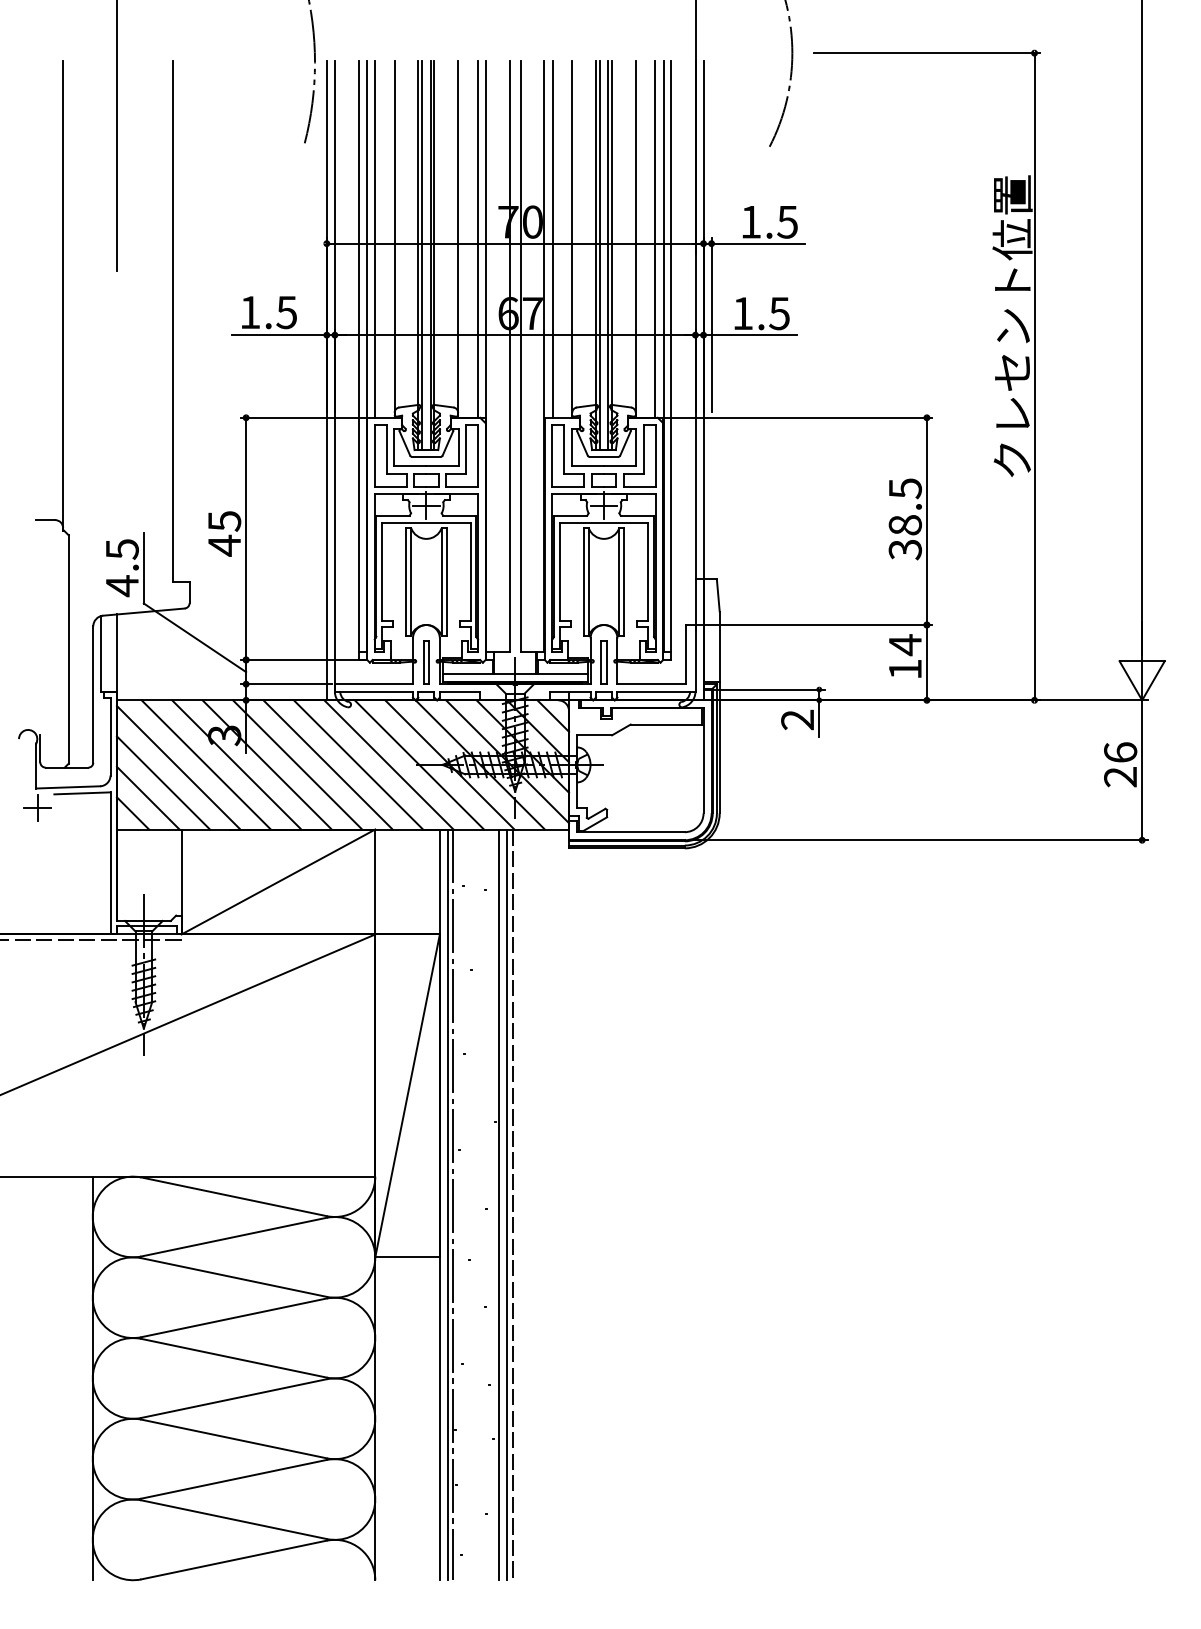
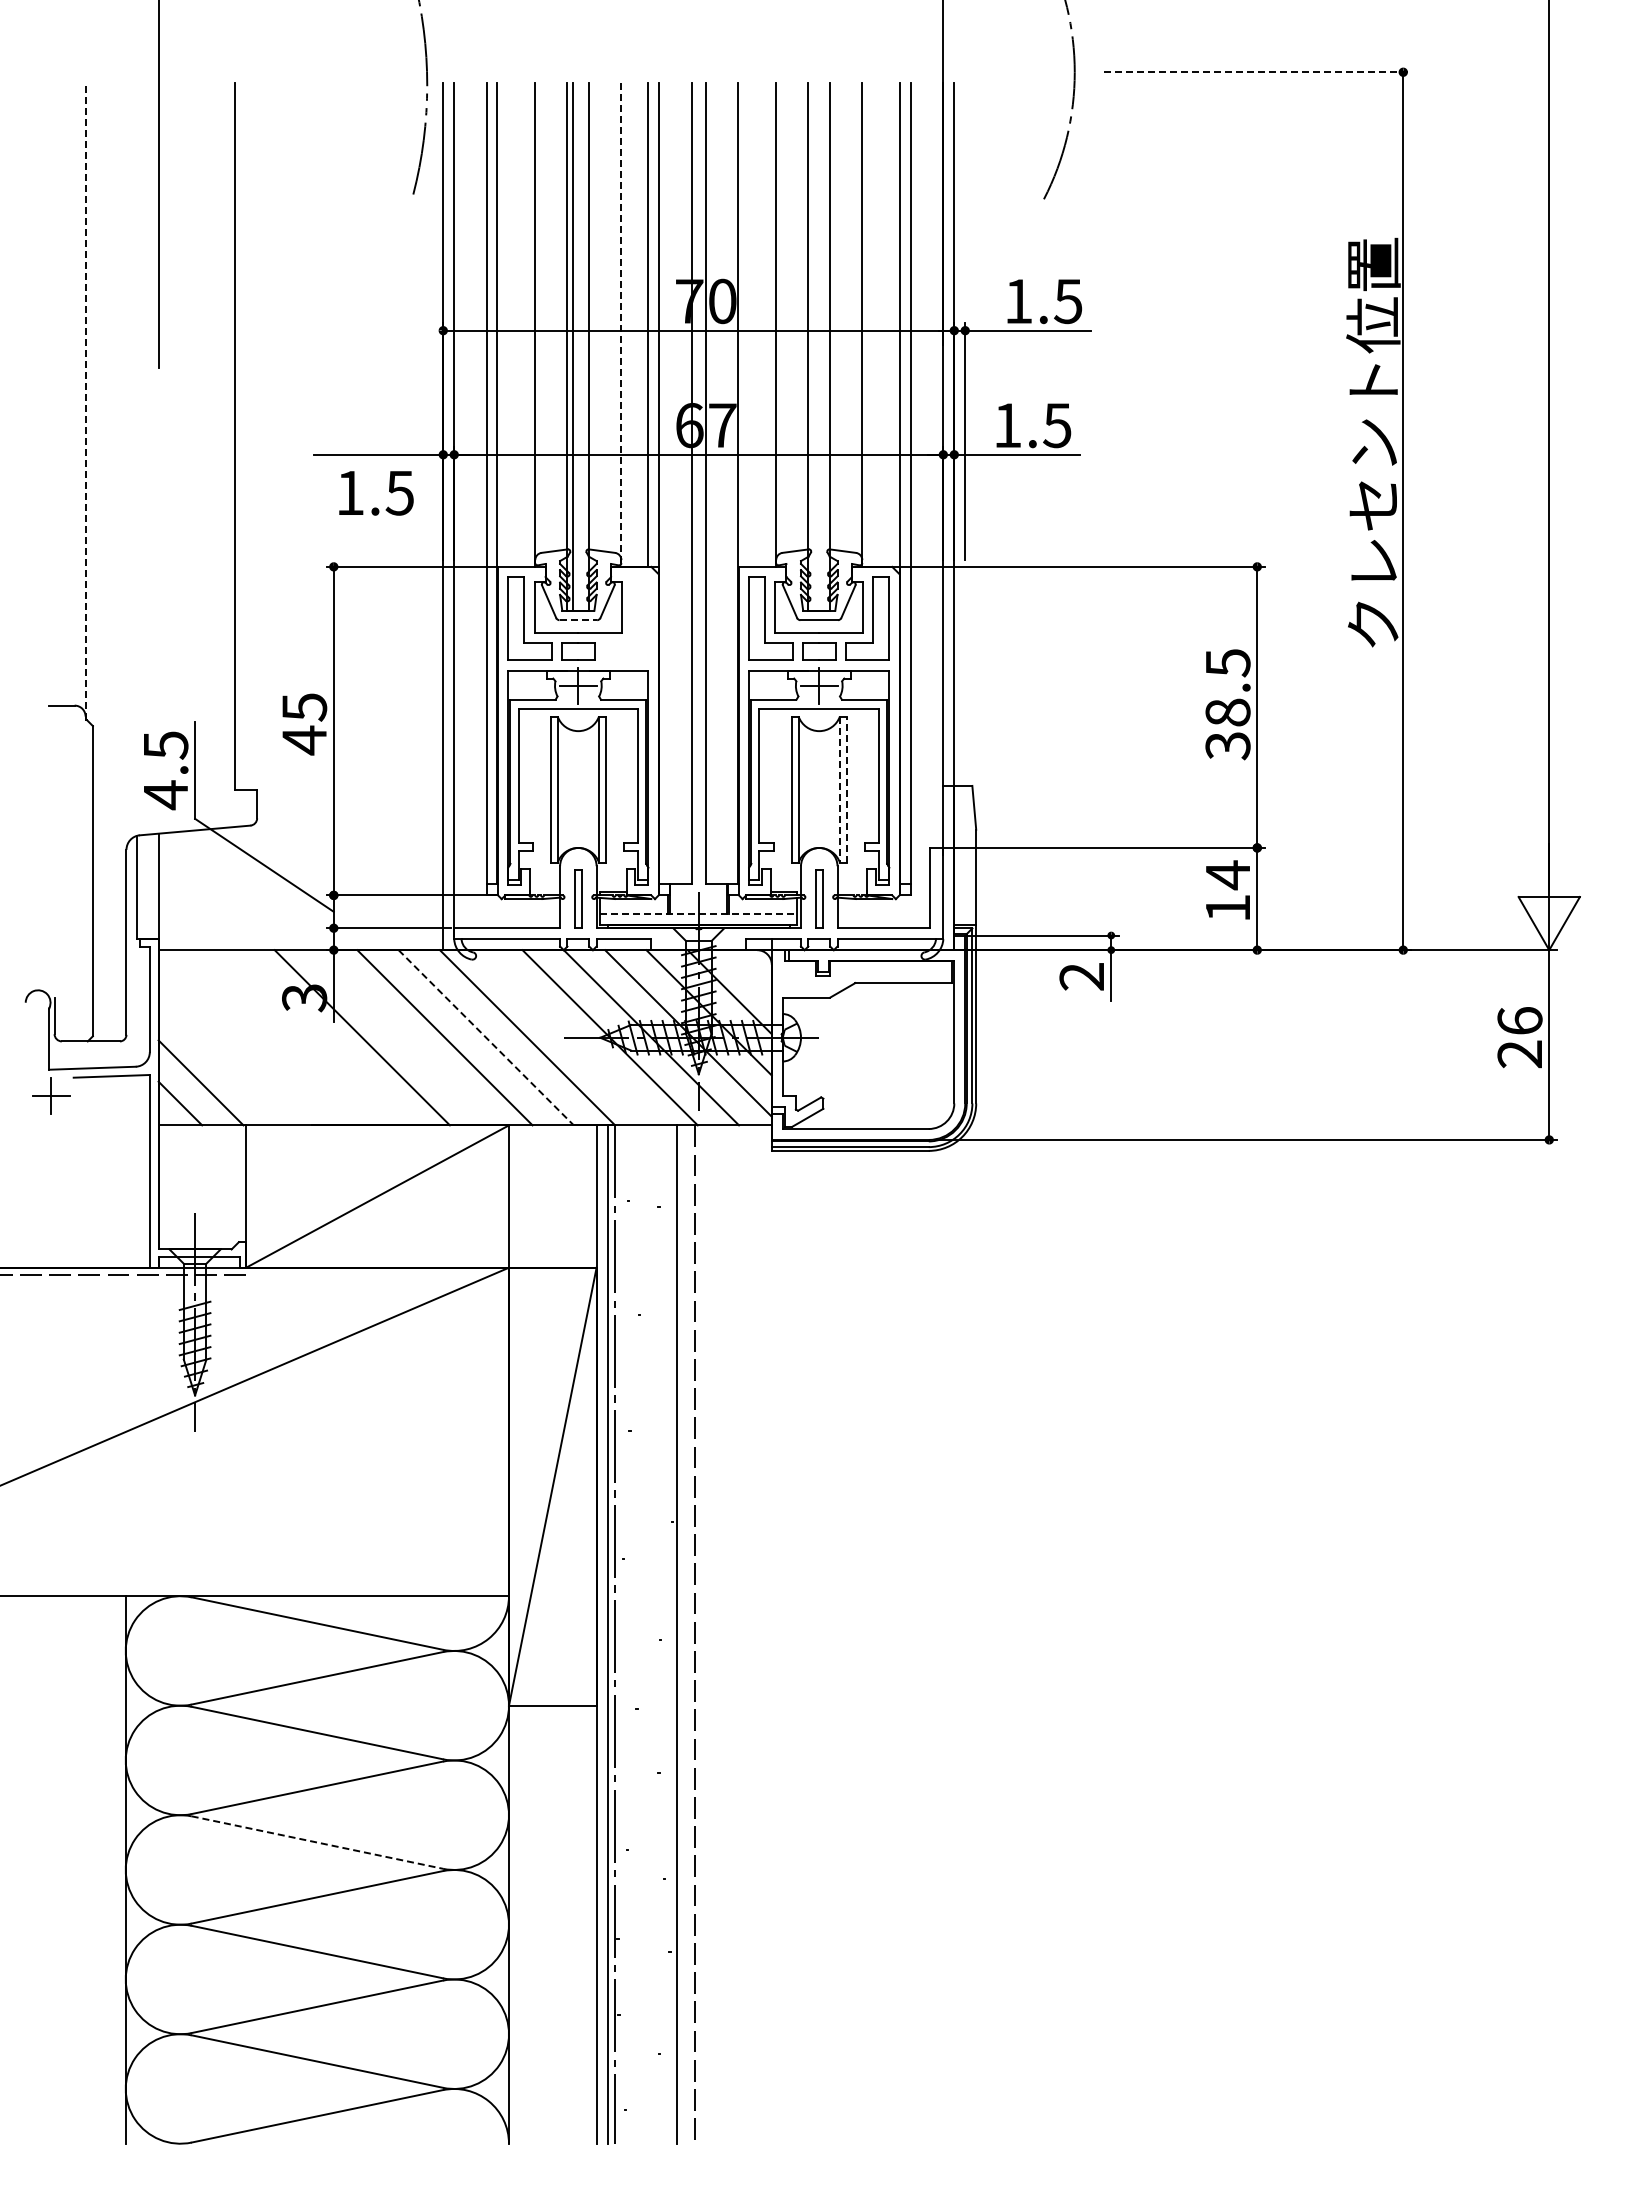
line: (927, 53) -> (1257, 72), solid -> dashed
line: (375, 239) -> (509, 324), removed
line: (458, 239) -> (621, 325), solid -> dashed
line: (552, 239) -> (749, 324), removed
line: (655, 239) -> (888, 324), removed
line: (430, 255) -> (584, 346), removed
line: (599, 255) -> (813, 346), removed
line: (608, 255) -> (825, 346), removed
line: (63, 295) -> (85, 401), solid -> dashed
text: (269, 312) -> (376, 493), moved
part: (461, 455) -> (626, 618), removed
line: (426, 457) -> (578, 620), solid -> dashed
line: (624, 581) -> (846, 789), solid -> dashed
line: (618, 582) -> (839, 790), solid -> dashed
line: (514, 674) -> (698, 914), solid -> dashed
line: (553, 716) -> (750, 971), removed
line: (206, 764) -> (279, 1037), removed
line: (236, 764) -> (320, 1037), removed
line: (297, 764) -> (403, 1037), removed
line: (358, 764) -> (486, 1037), solid -> dashed
line: (419, 764) -> (568, 1037), removed
line: (178, 767) -> (242, 1041), removed
line: (163, 783) -> (221, 1062), removed
line: (506, 1204) -> (687, 1634), removed
line: (234, 1358) -> (317, 1842), solid -> dashed

